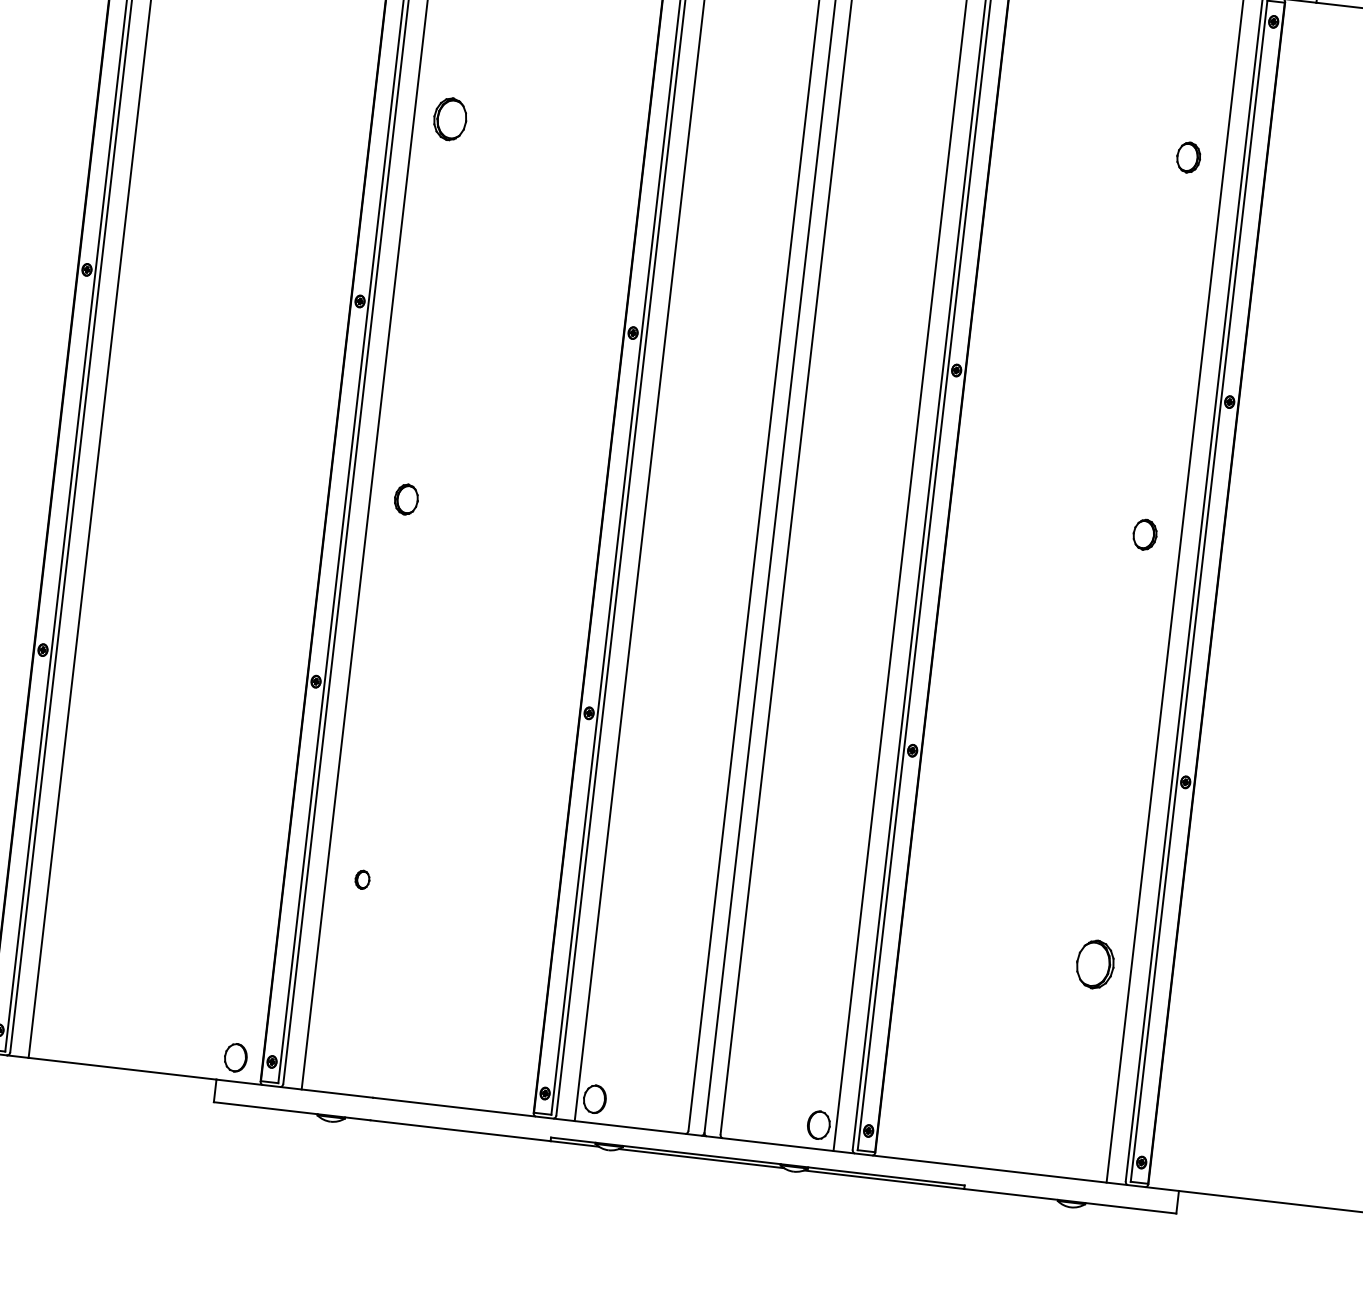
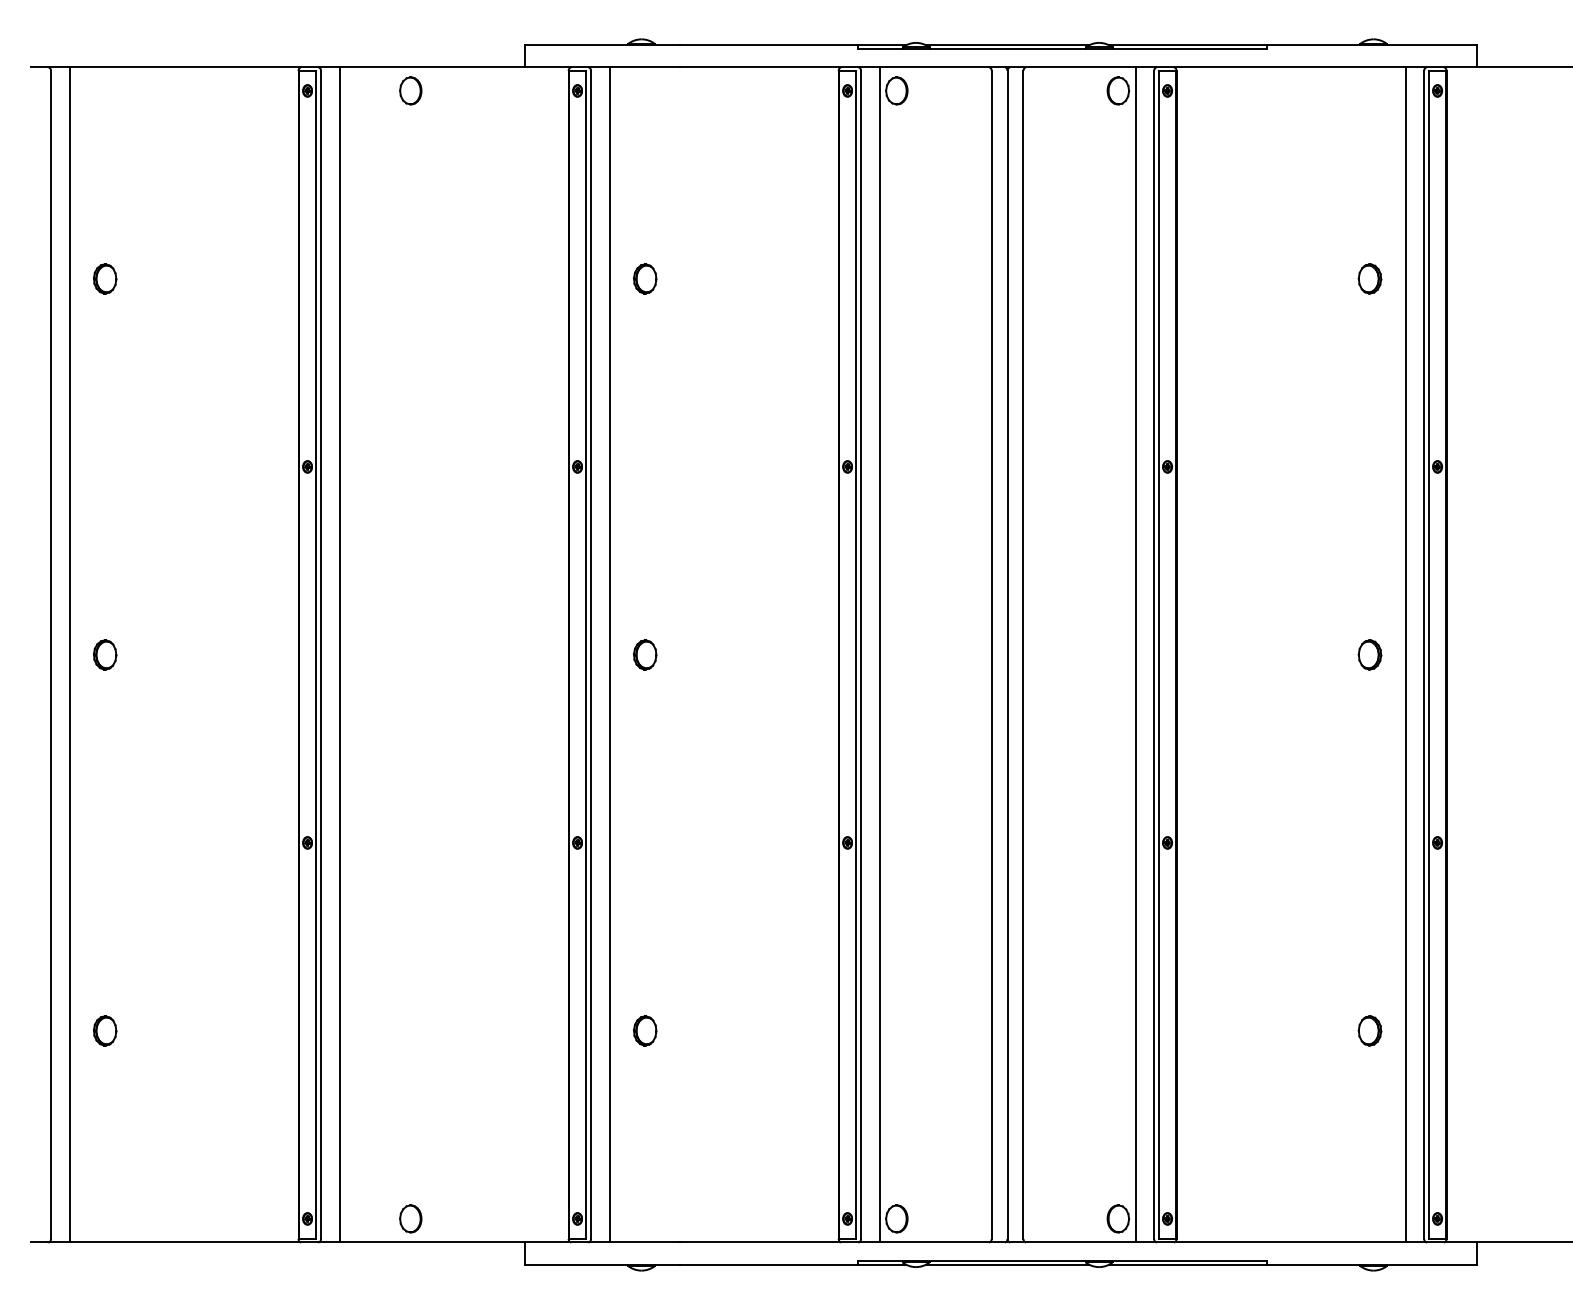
part: (450, 118) -> (645, 278), size x0.71
part: (1188, 157) -> (1369, 278), moved
part: (1144, 534) -> (1369, 654), moved
part: (362, 879) -> (645, 1030), size x1.67
part: (1094, 964) -> (1369, 1030), size x0.62
part: (235, 1057) -> (410, 1218), moved

